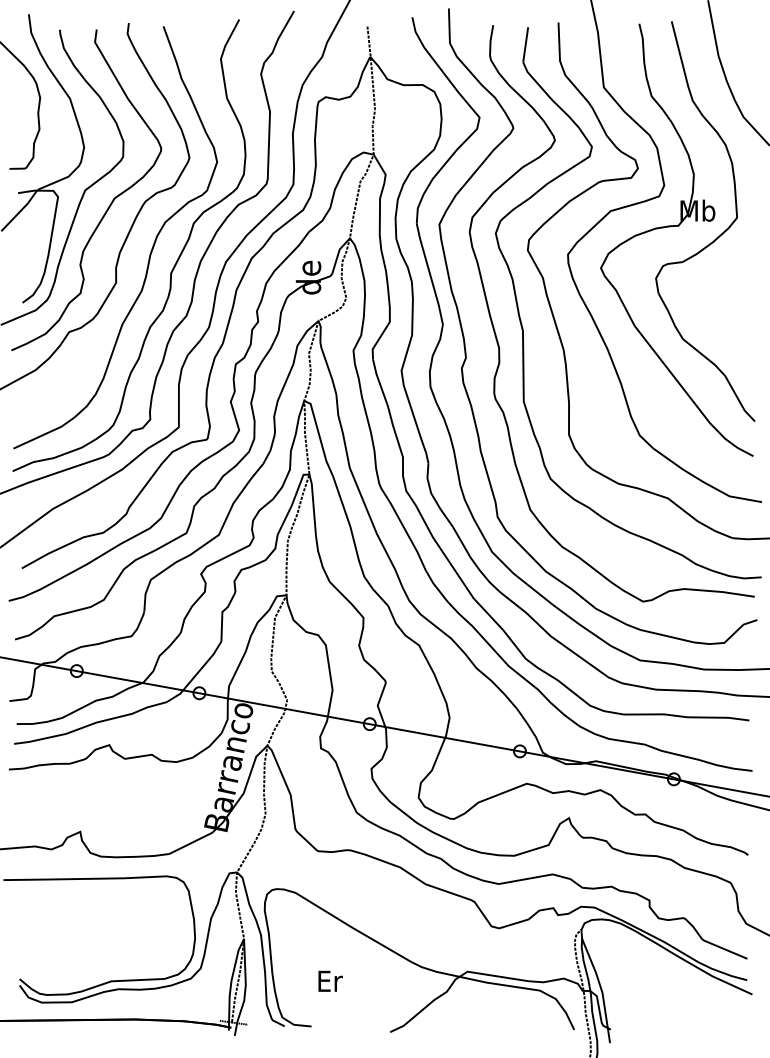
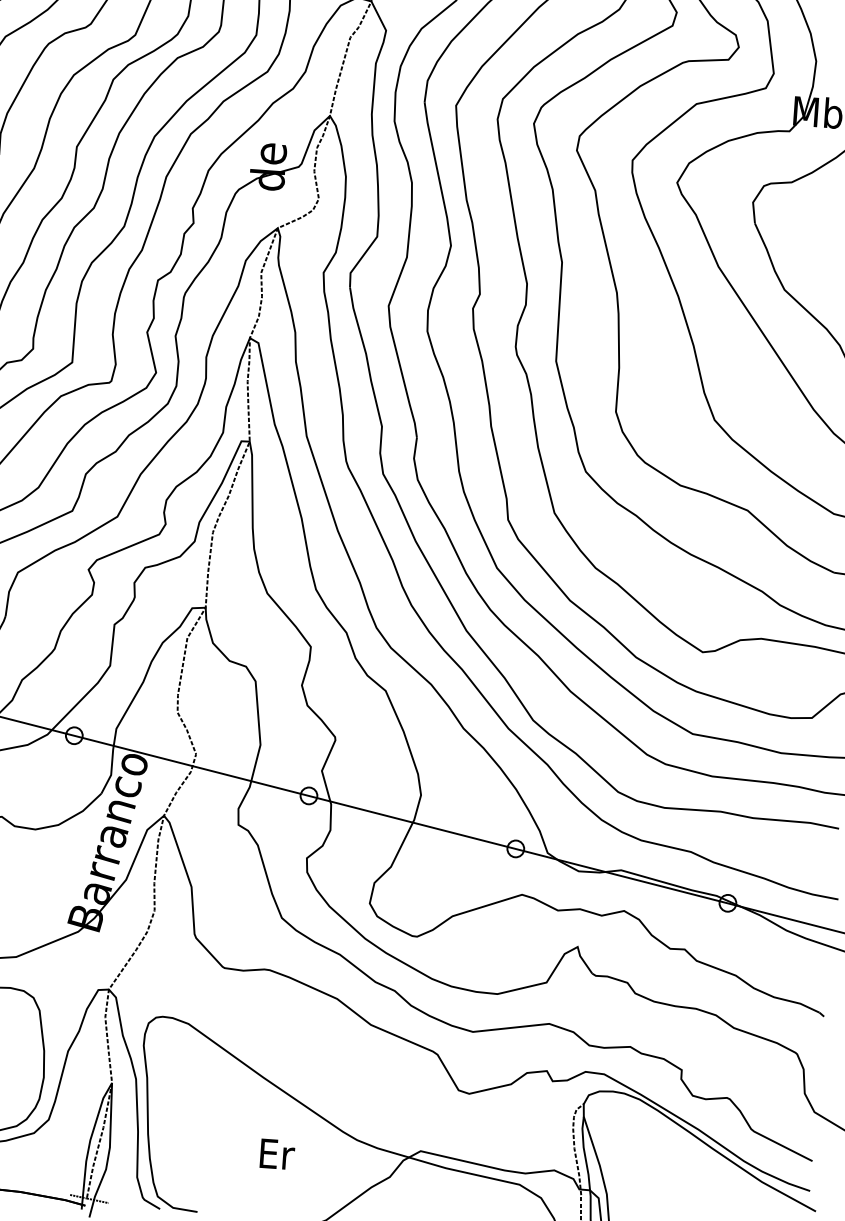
text: (330, 980) -> (277, 1153), moved

